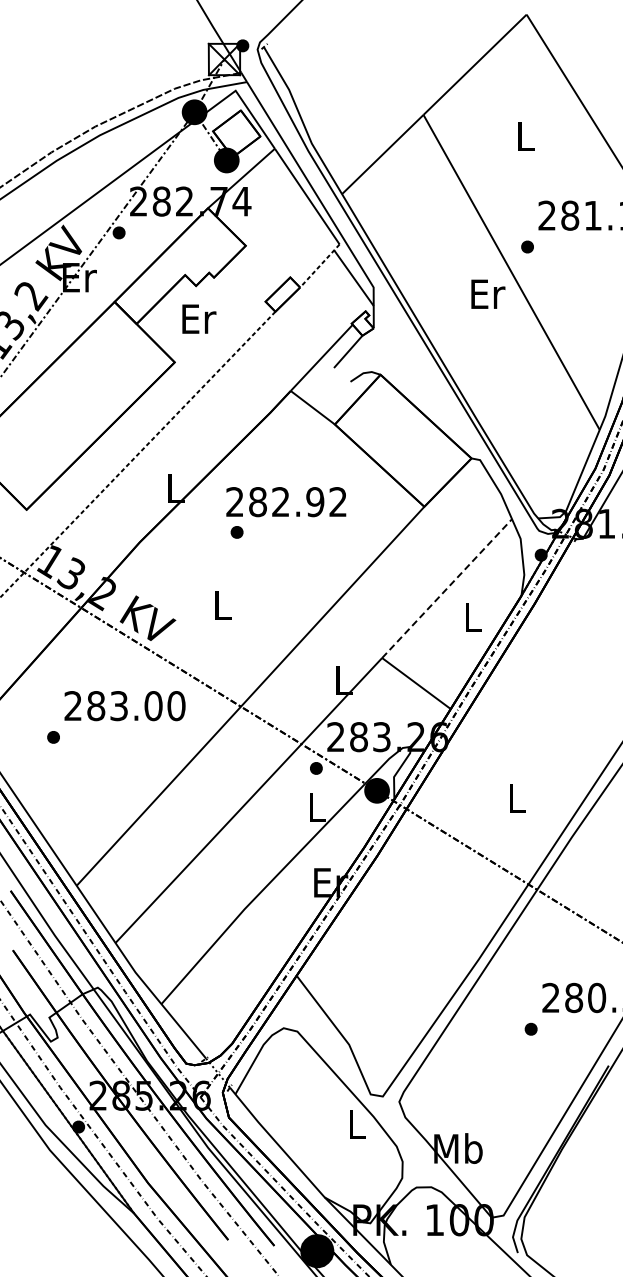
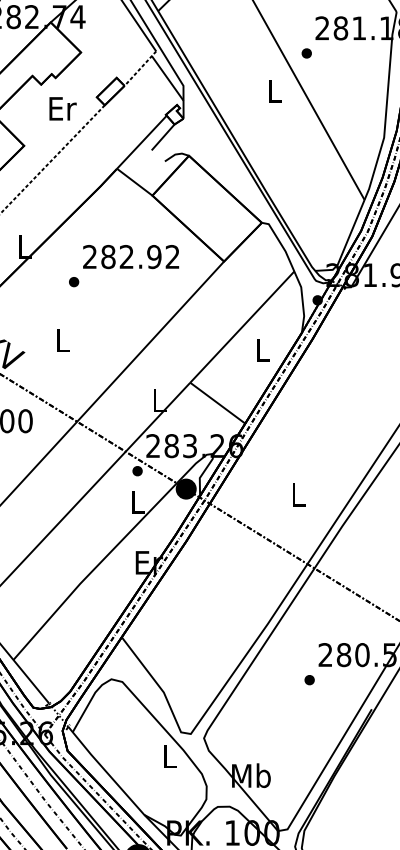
text: (488, 293) -> (275, 90), Er -> L
text: (199, 318) -> (63, 108), moved
text: (286, 502) -> (131, 257), moved
line: (447, 588) -> (242, 327), dashed -> solid

